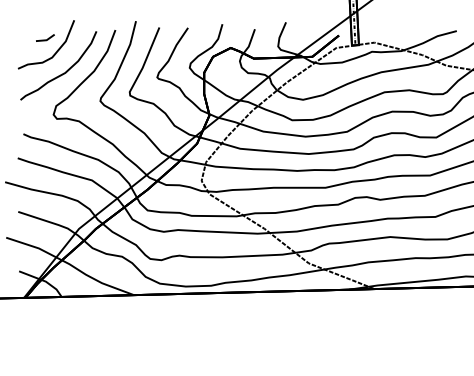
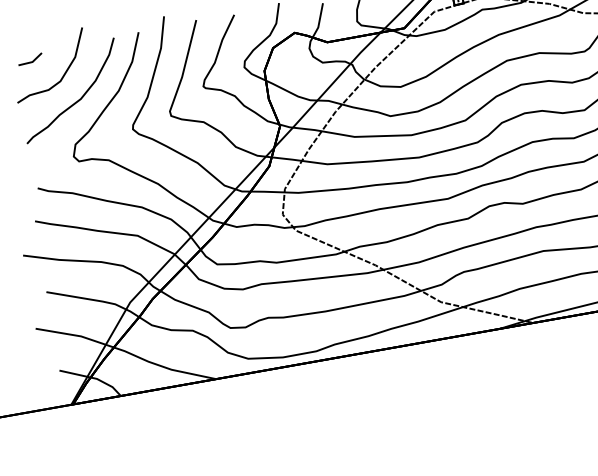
line: (45, 39) -> (30, 61), moved

